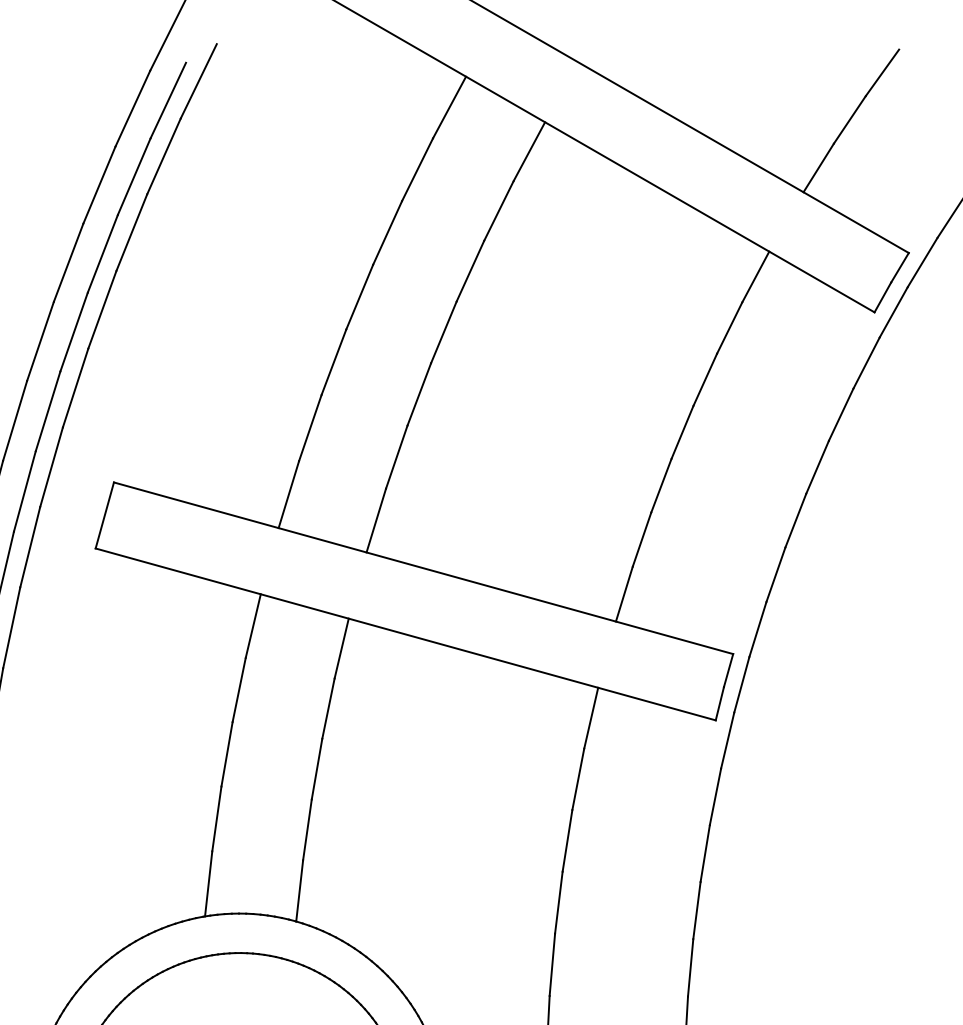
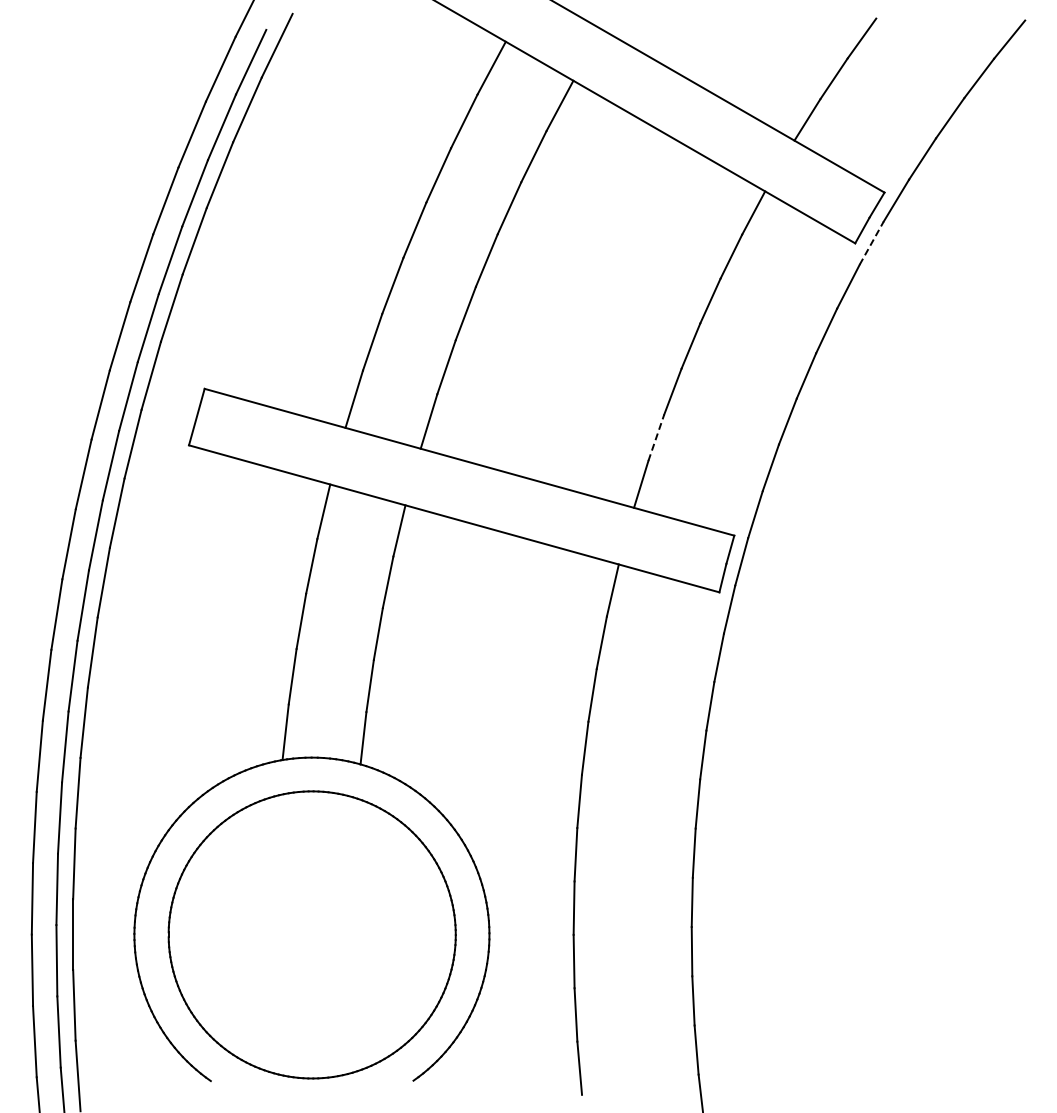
line: (893, 312) -> (871, 243), solid -> dashed
line: (642, 539) -> (656, 437), solid -> dashed

